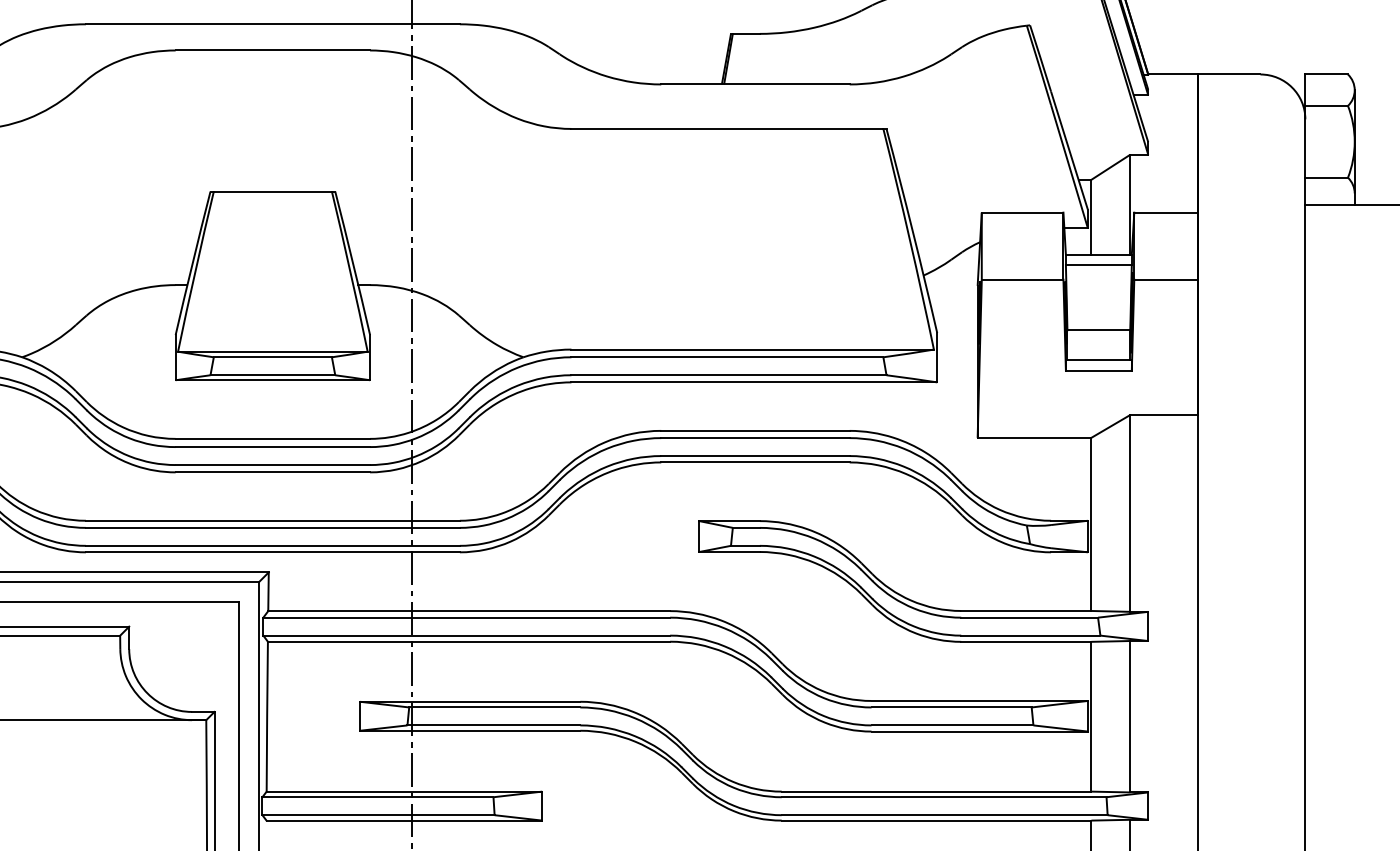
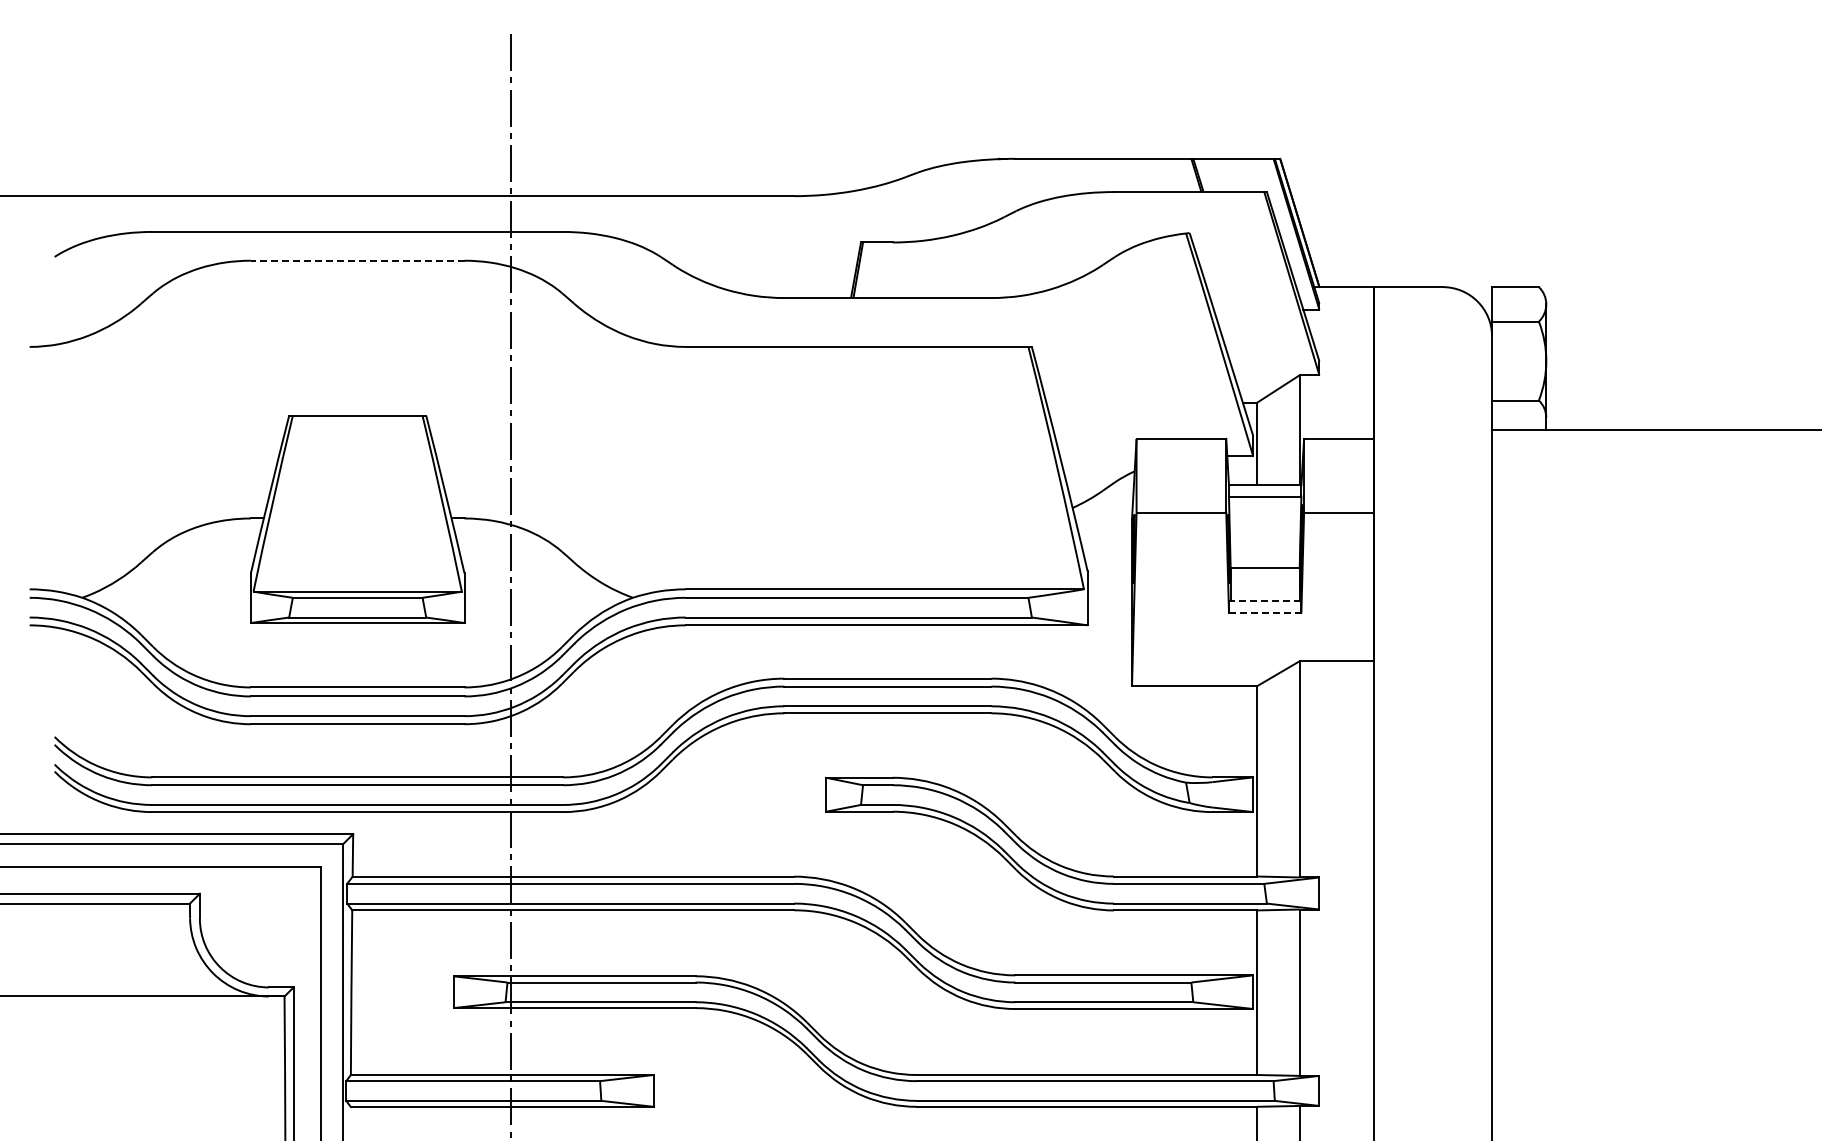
line: (272, 50) -> (357, 260), solid -> dashed
line: (1098, 360) -> (1264, 601), solid -> dashed
line: (1099, 370) -> (1265, 612), solid -> dashed

